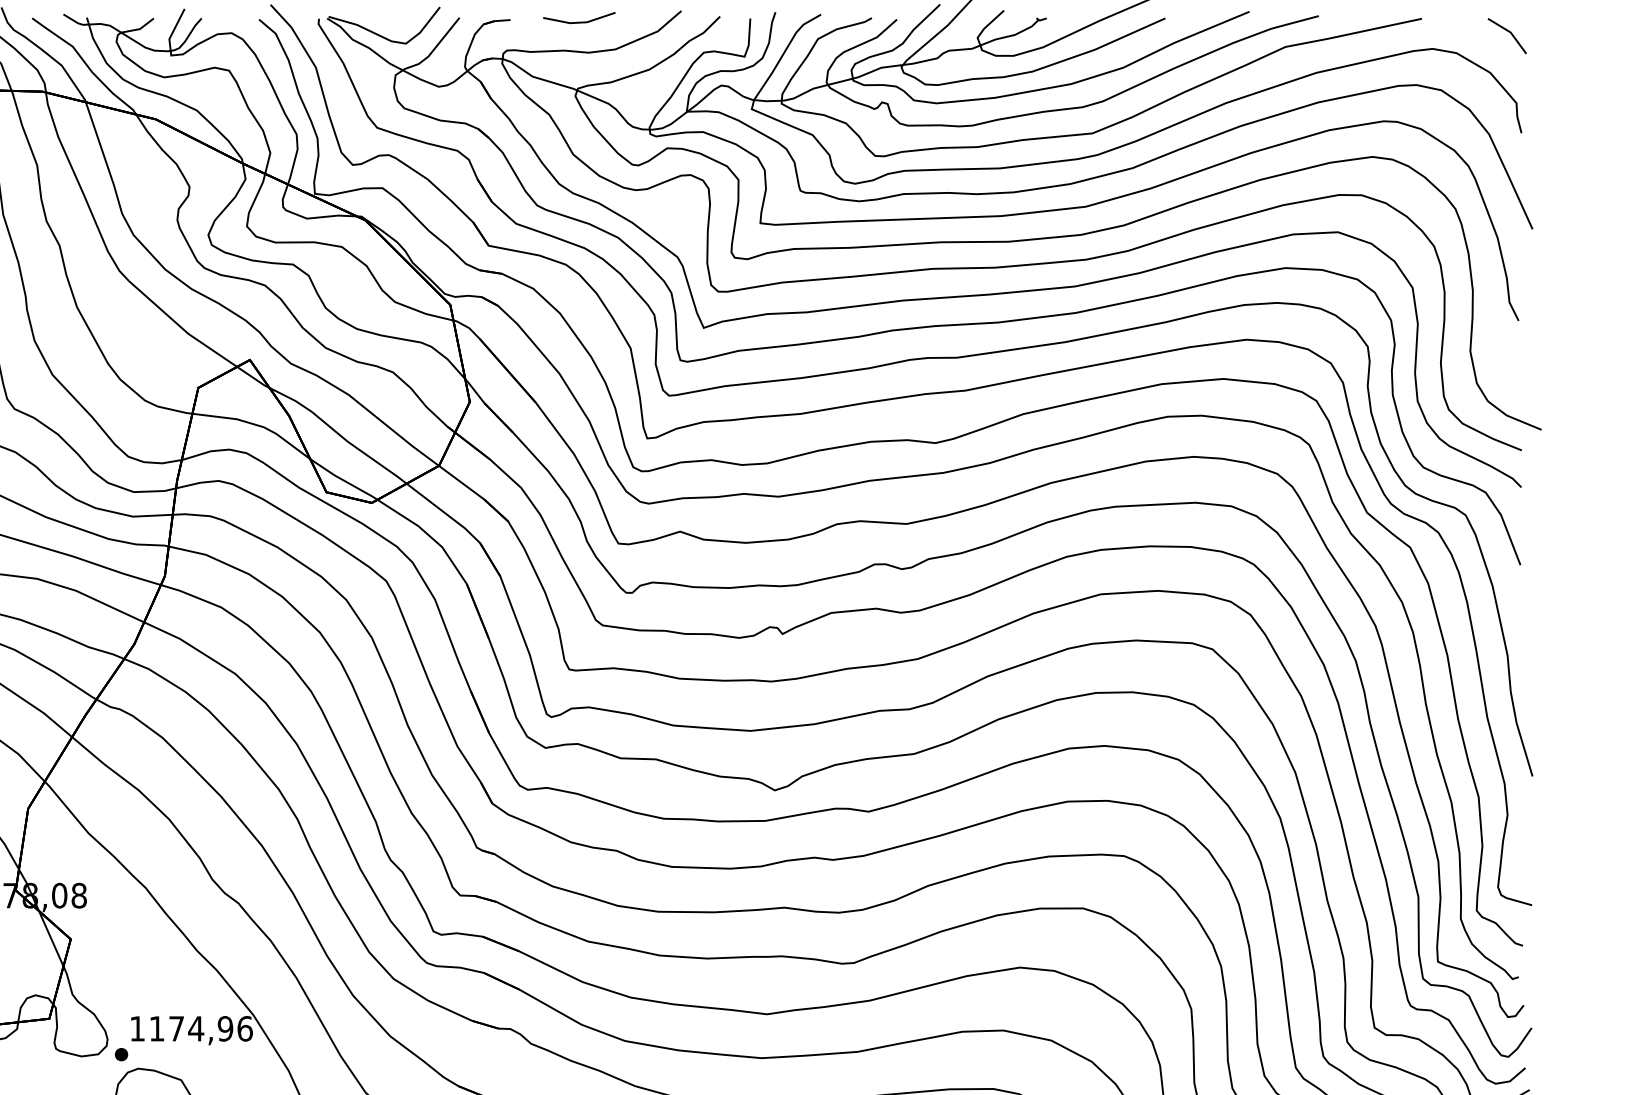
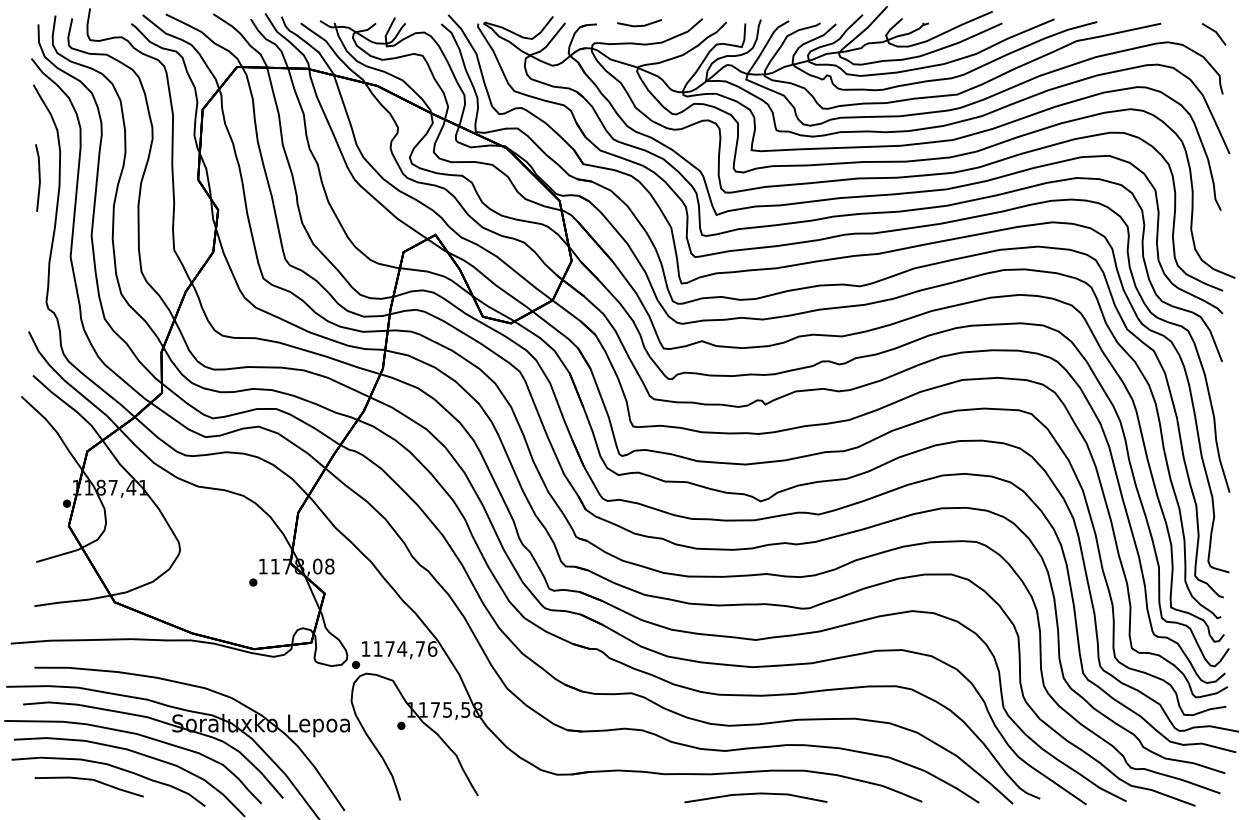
text: (225, 1028) -> (420, 648), 1174,96 -> 1174,76

